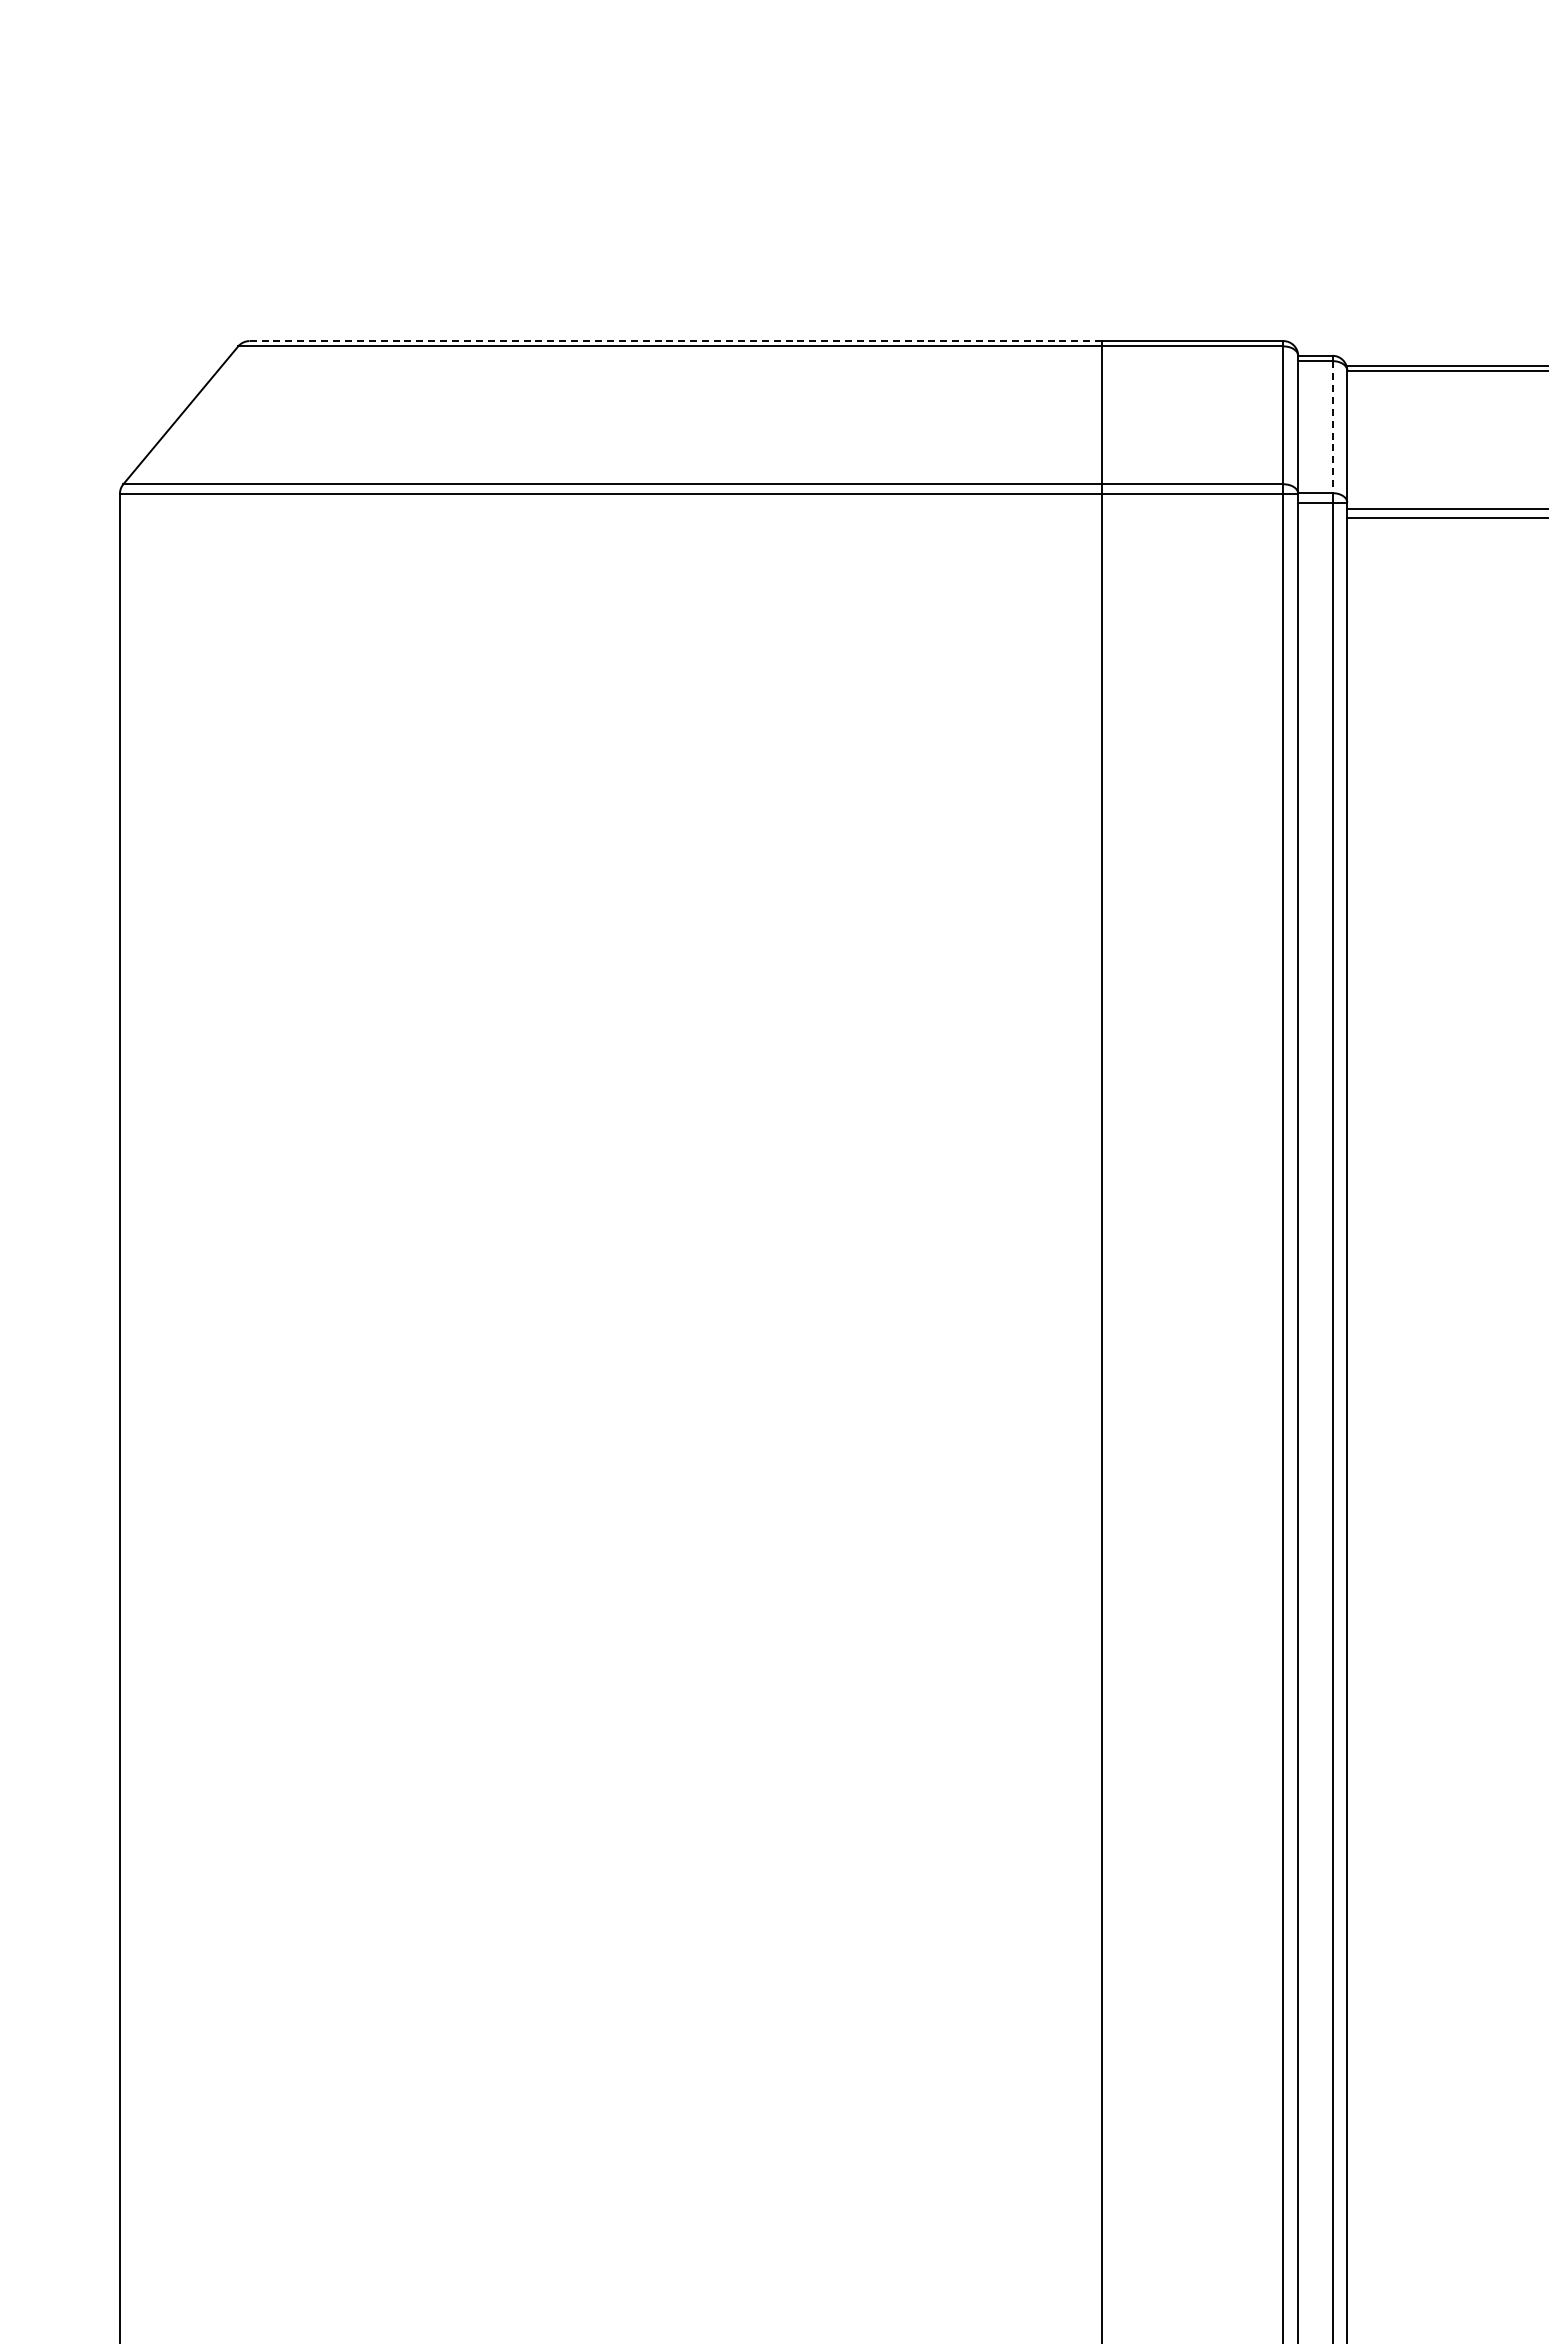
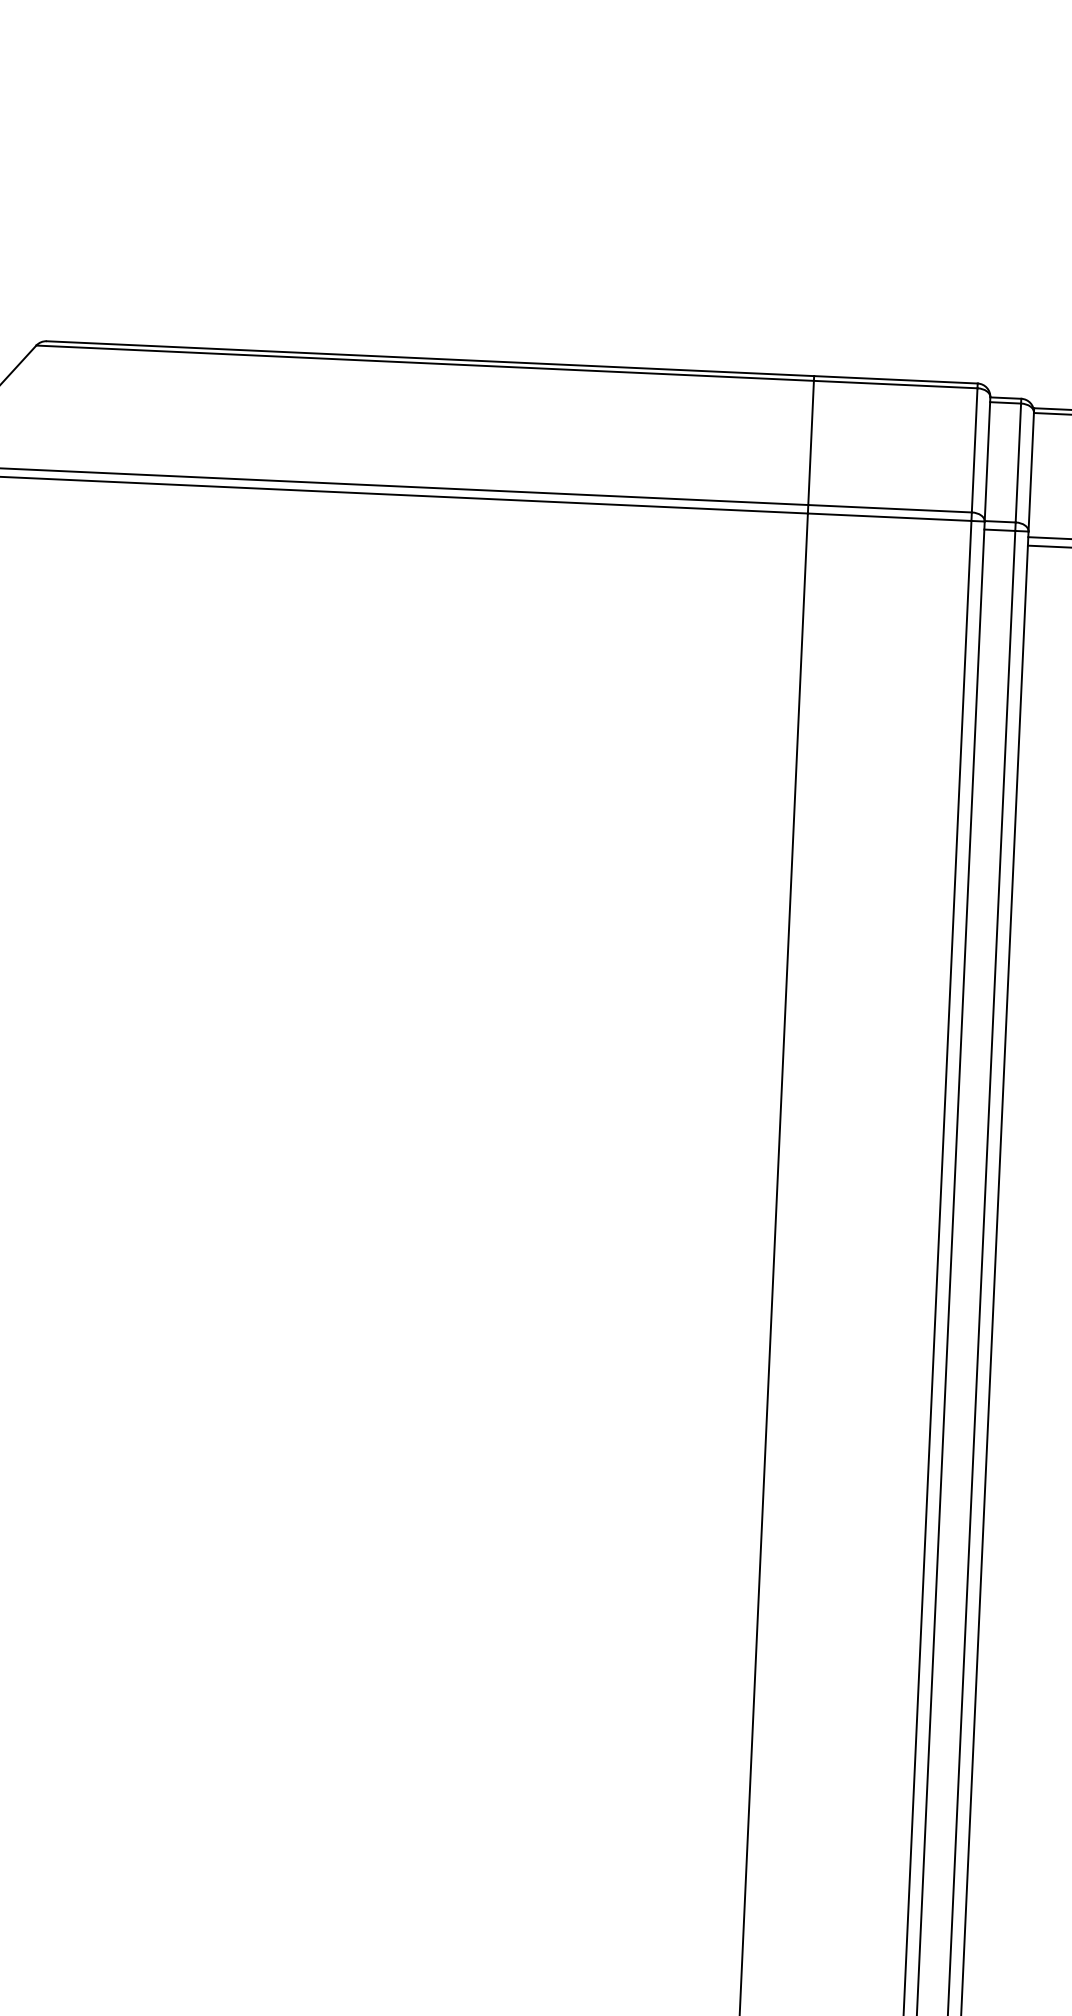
line: (676, 341) -> (431, 359), dashed -> solid
line: (1332, 427) -> (1018, 463), dashed -> solid

